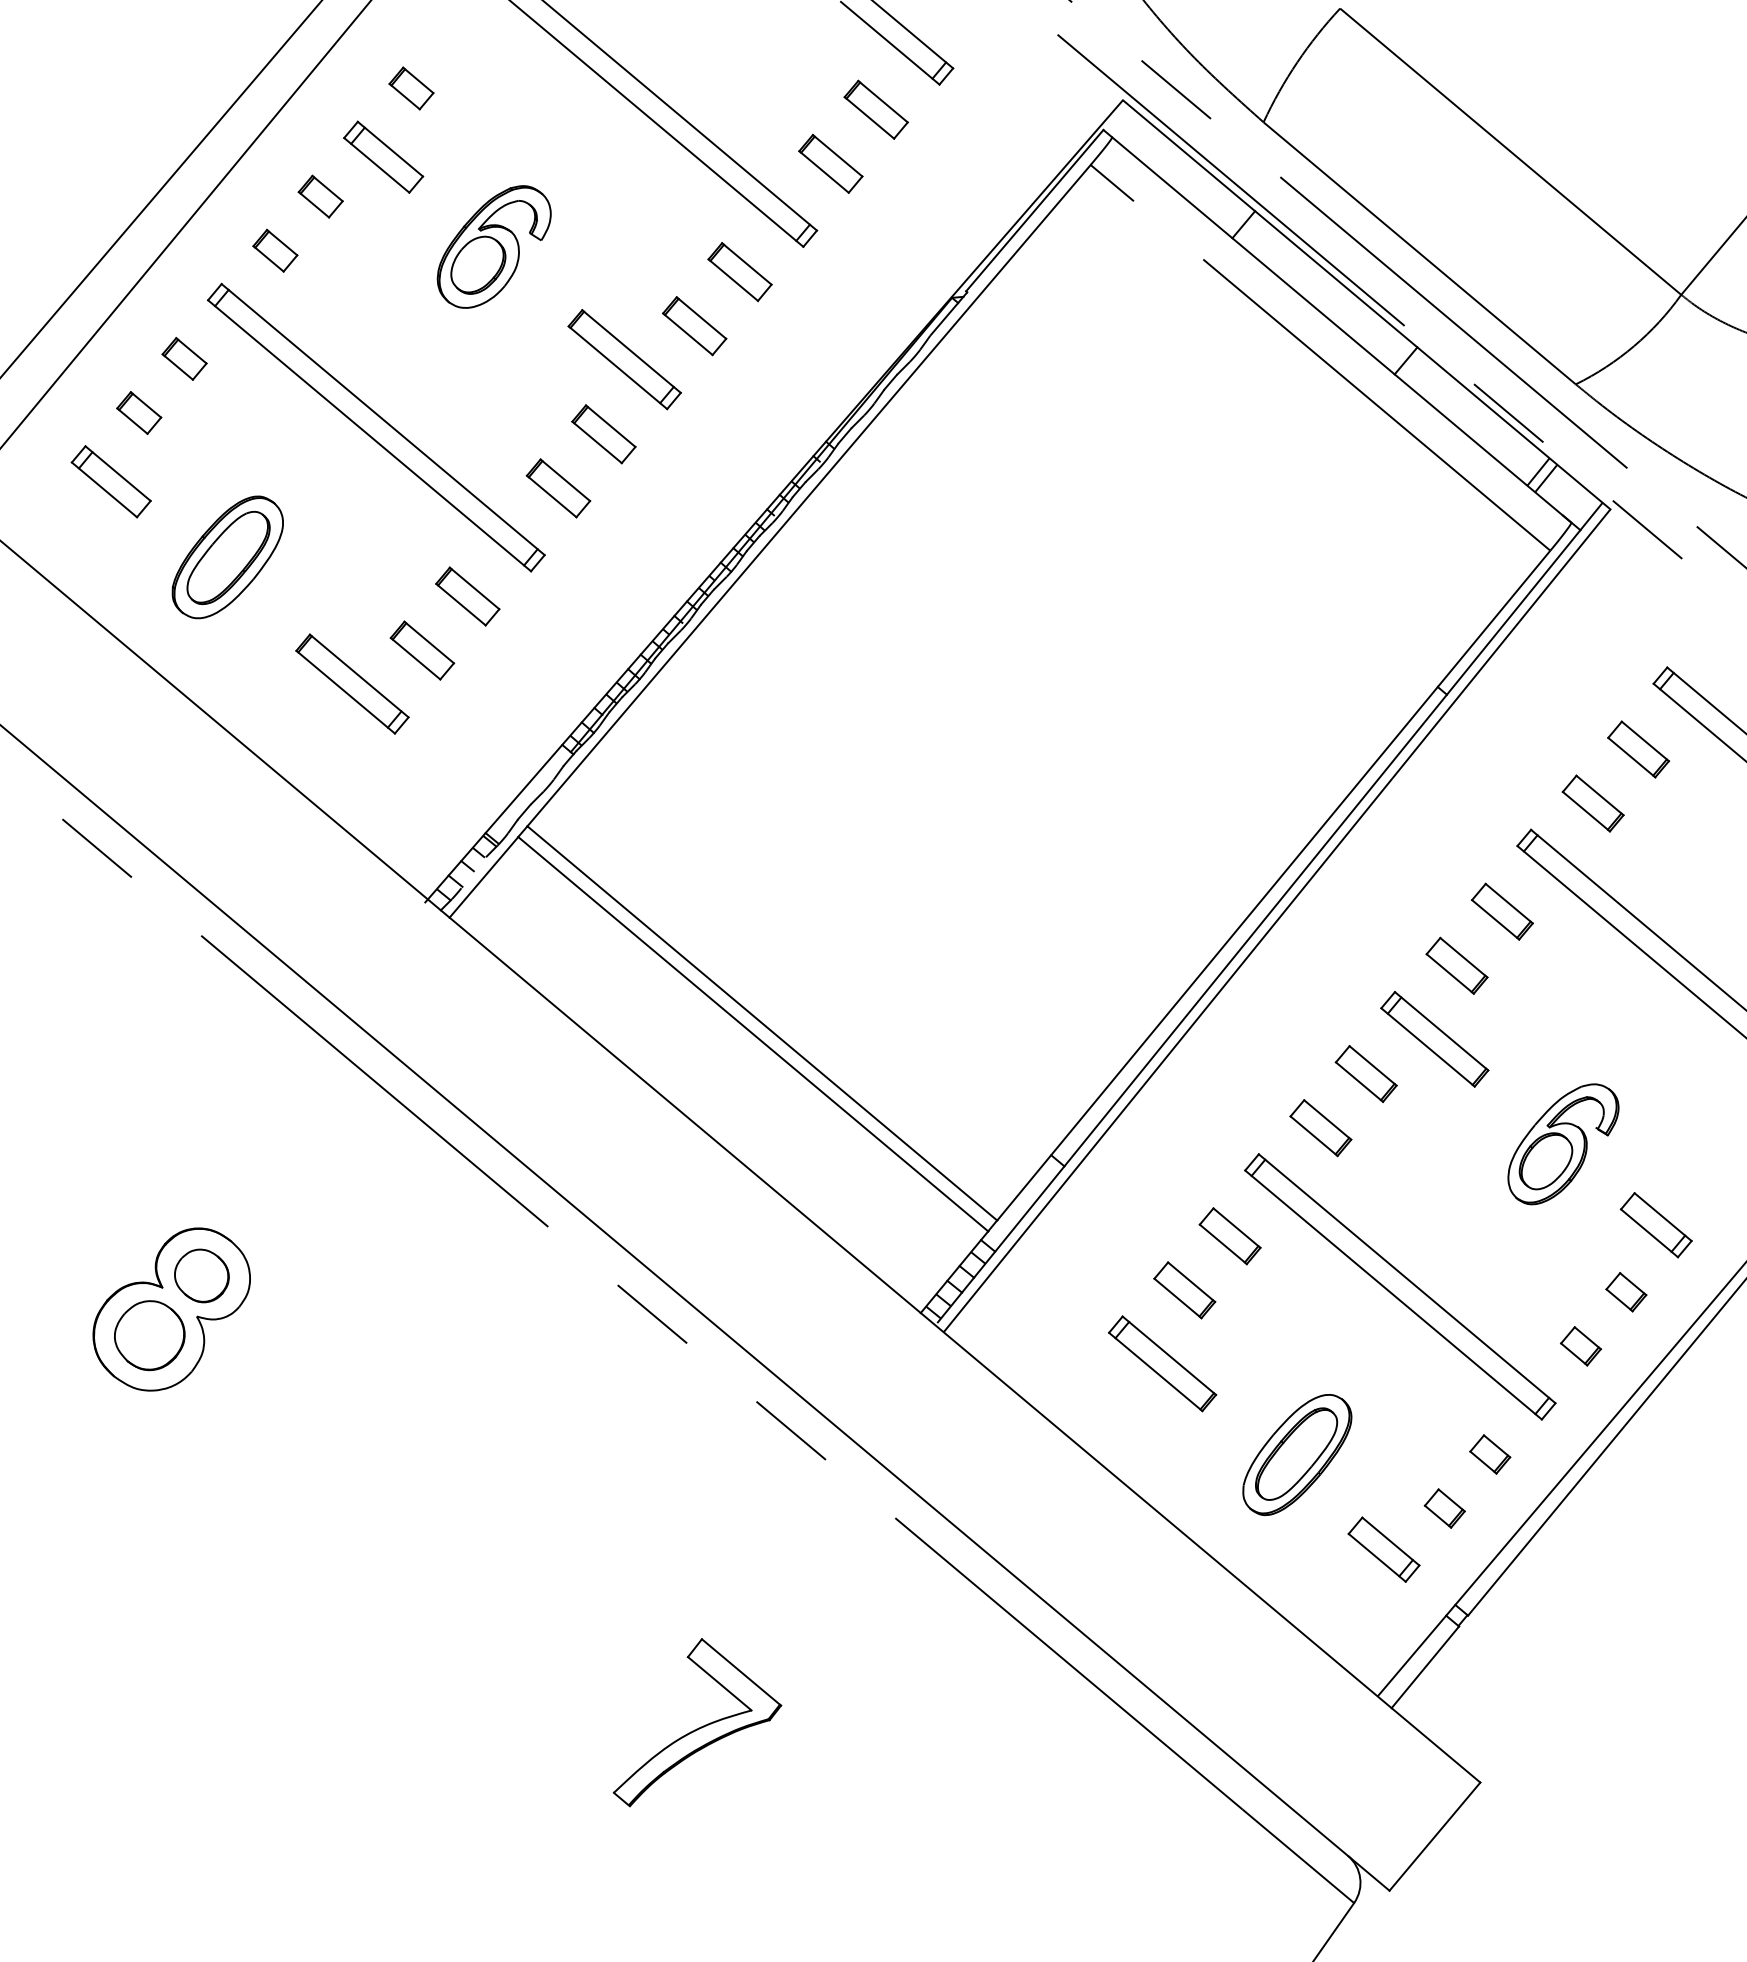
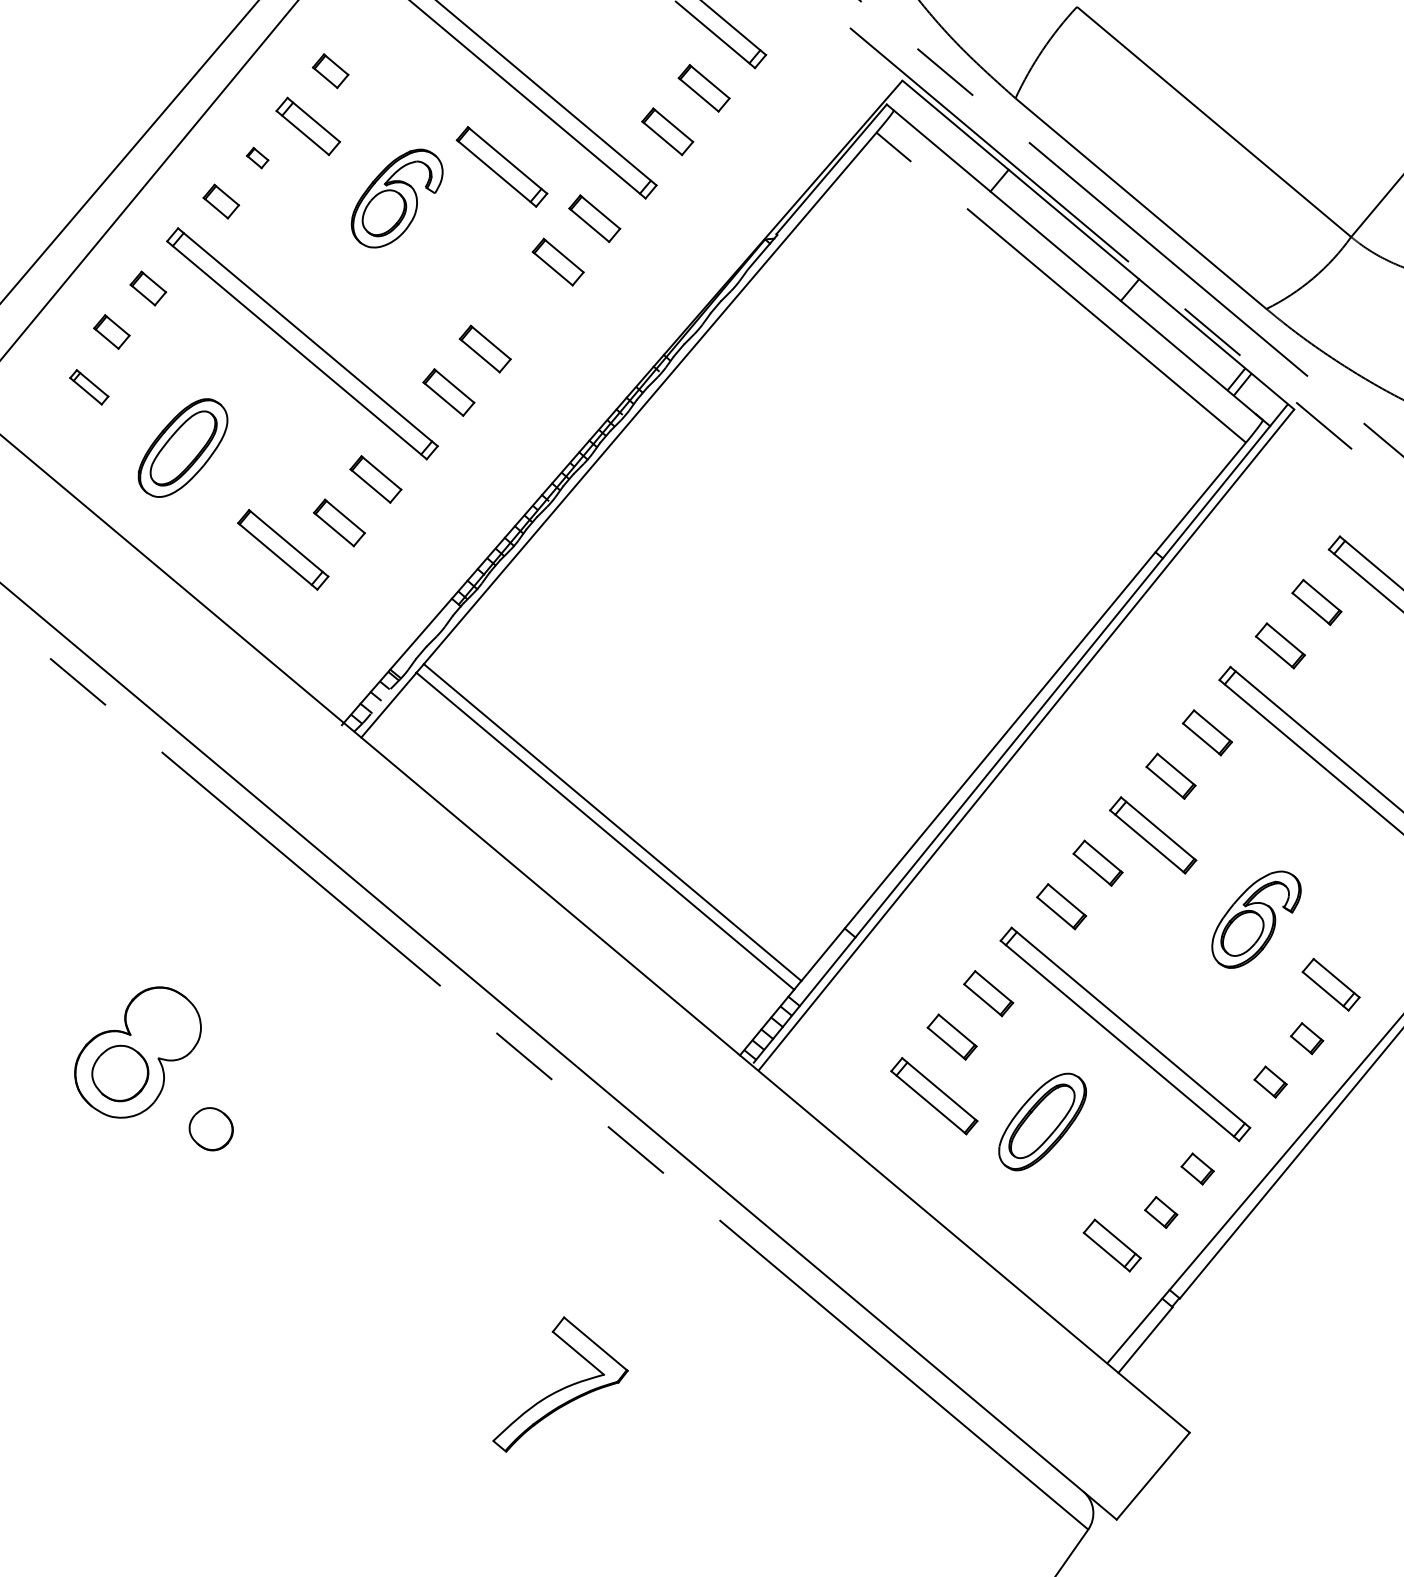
part: (320, 196) -> (257, 157), size x0.6
part: (624, 359) -> (501, 166), moved
part: (110, 481) -> (88, 387), size x0.6
part: (201, 1275) -> (210, 1128), moved
part: (1297, 1455) -> (1042, 1122), moved

